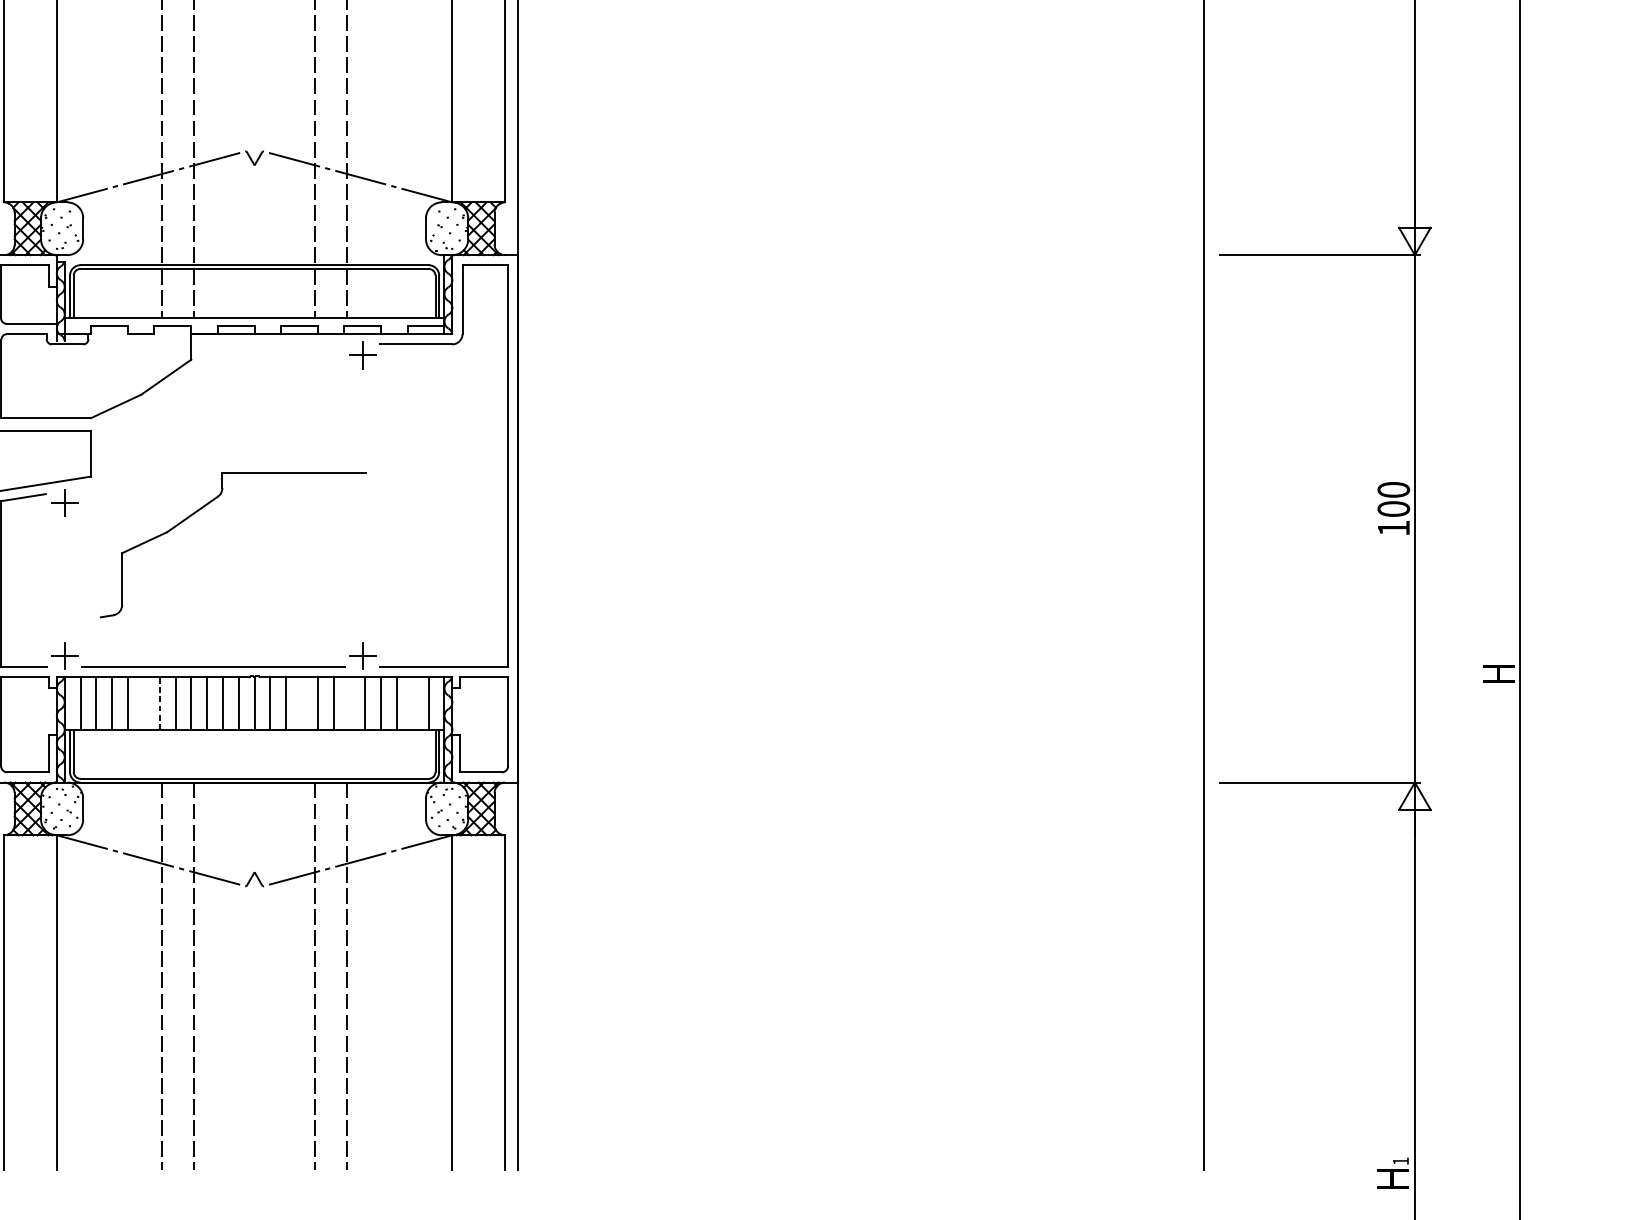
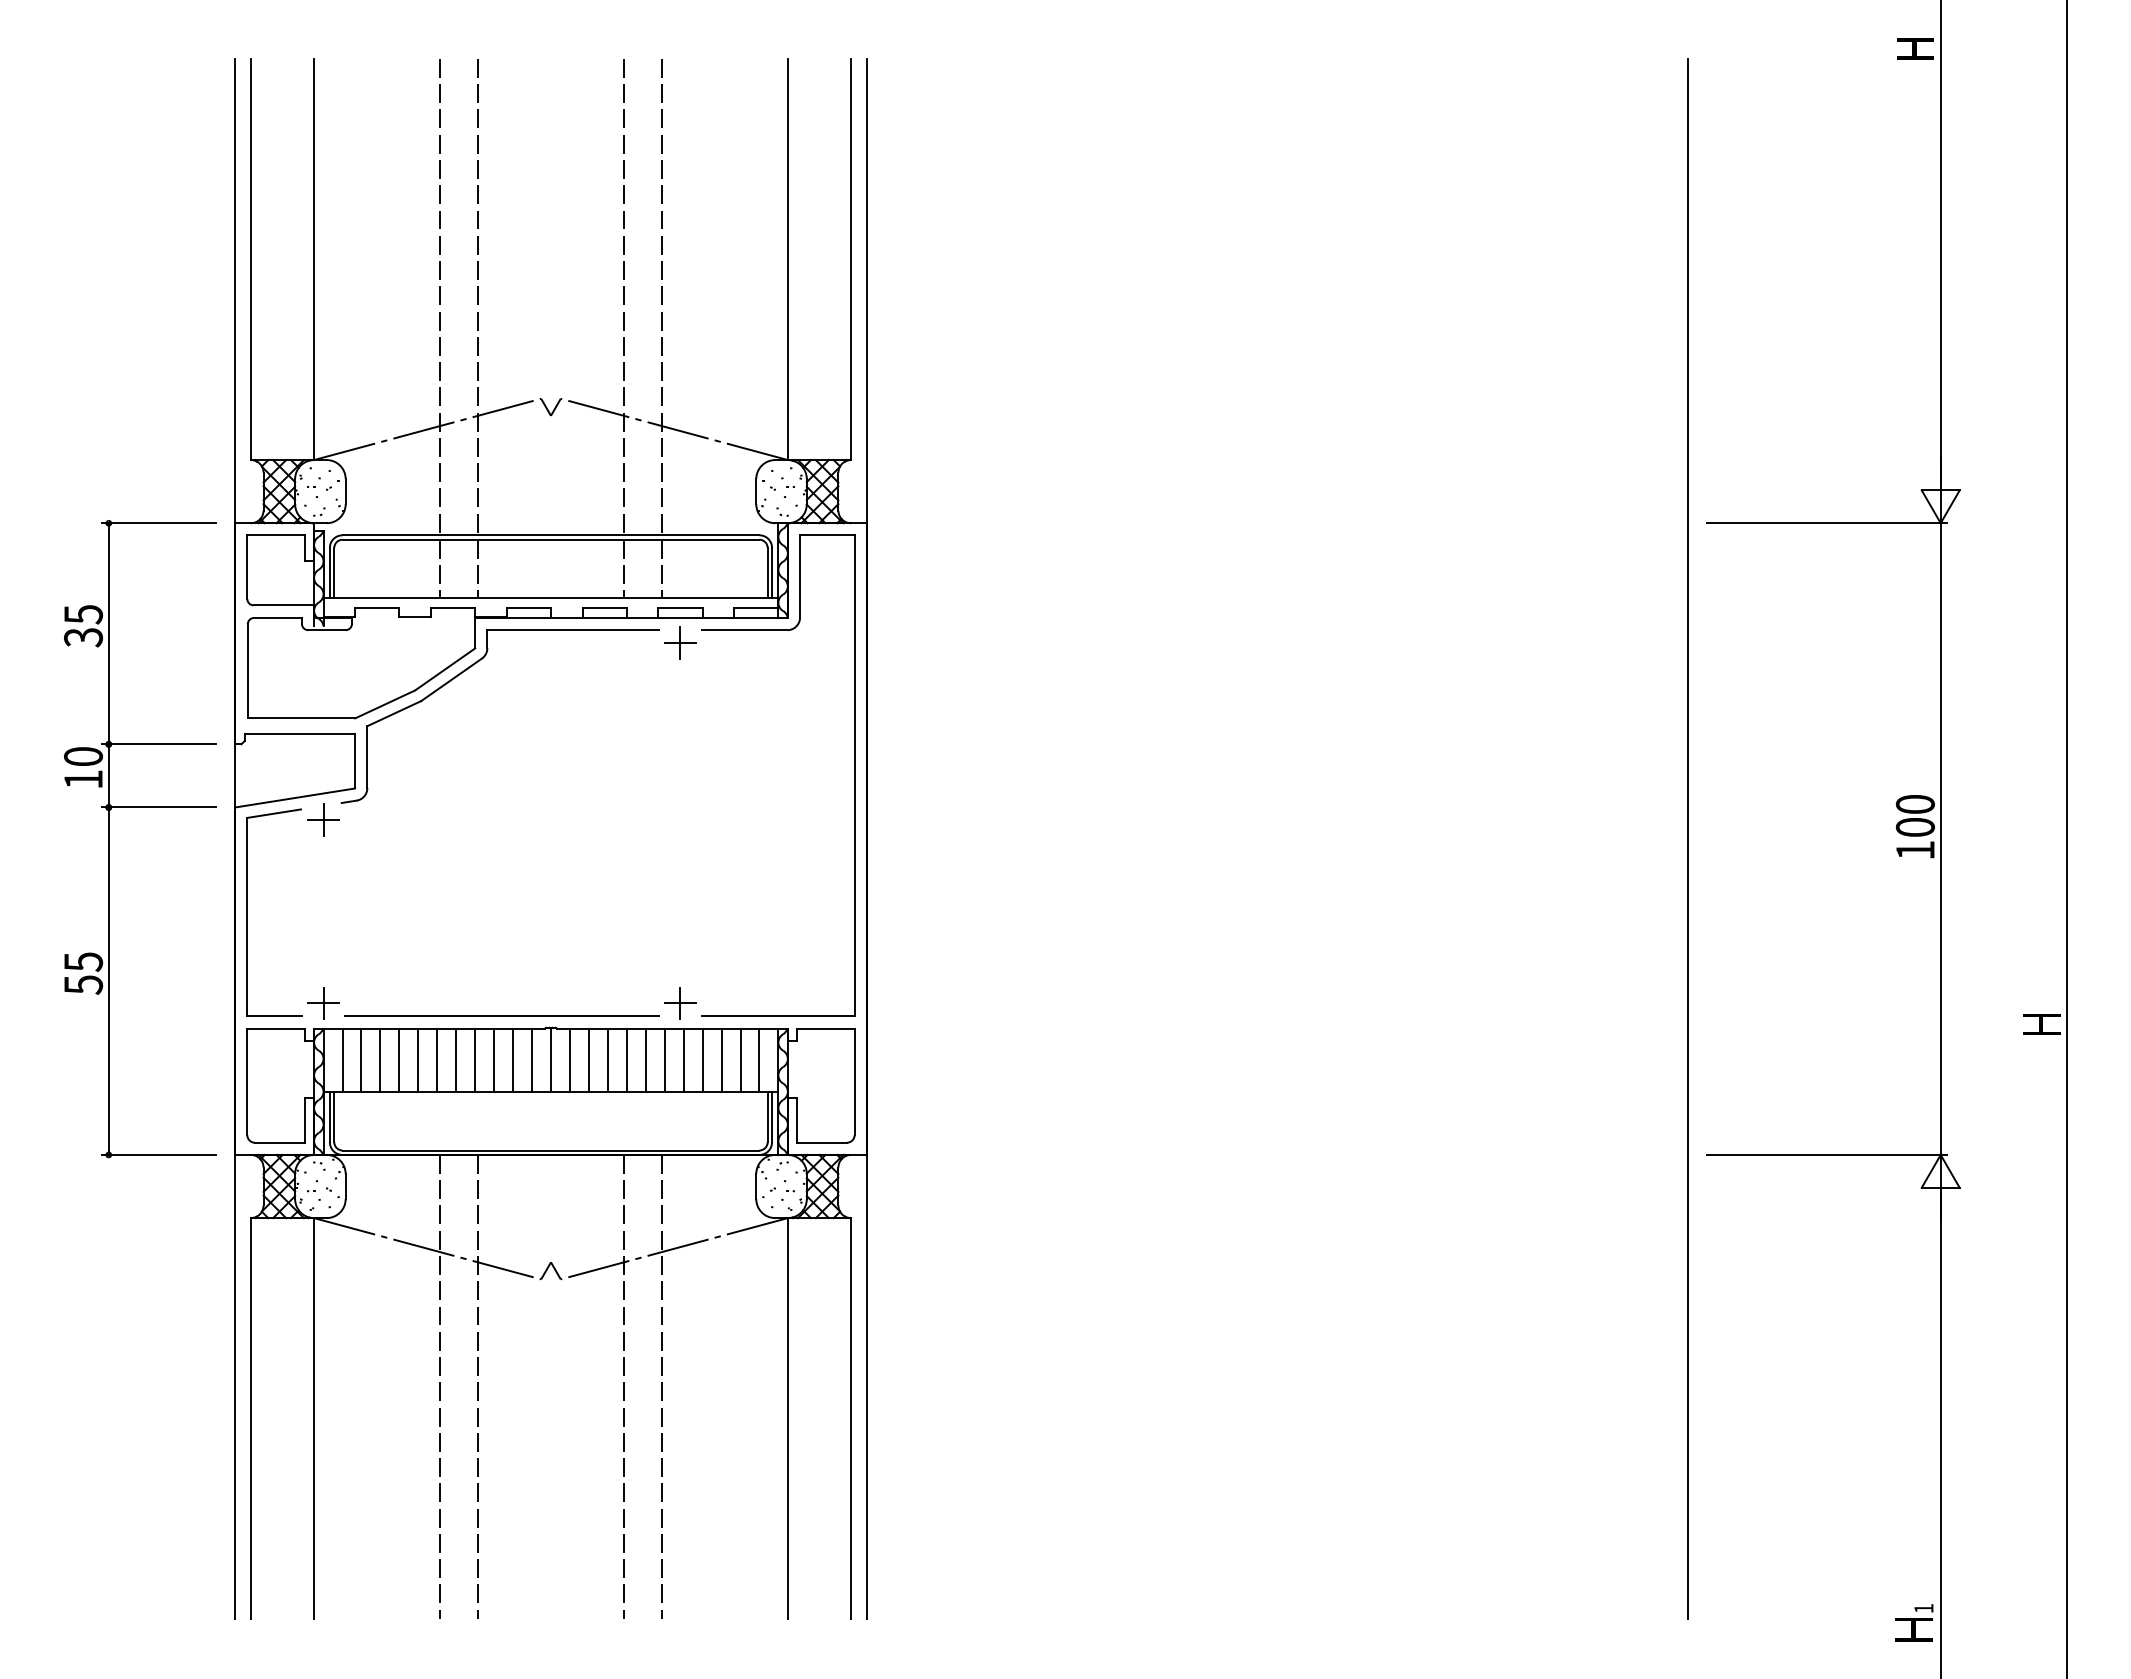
part: (206, 505) -> (468, 669), moved
line: (144, 702) -> (418, 1059), added
line: (301, 702) -> (607, 1059), added
line: (349, 702) -> (664, 1059), added
line: (412, 702) -> (740, 1059), added
line: (159, 703) -> (437, 1060), dashed -> solid

